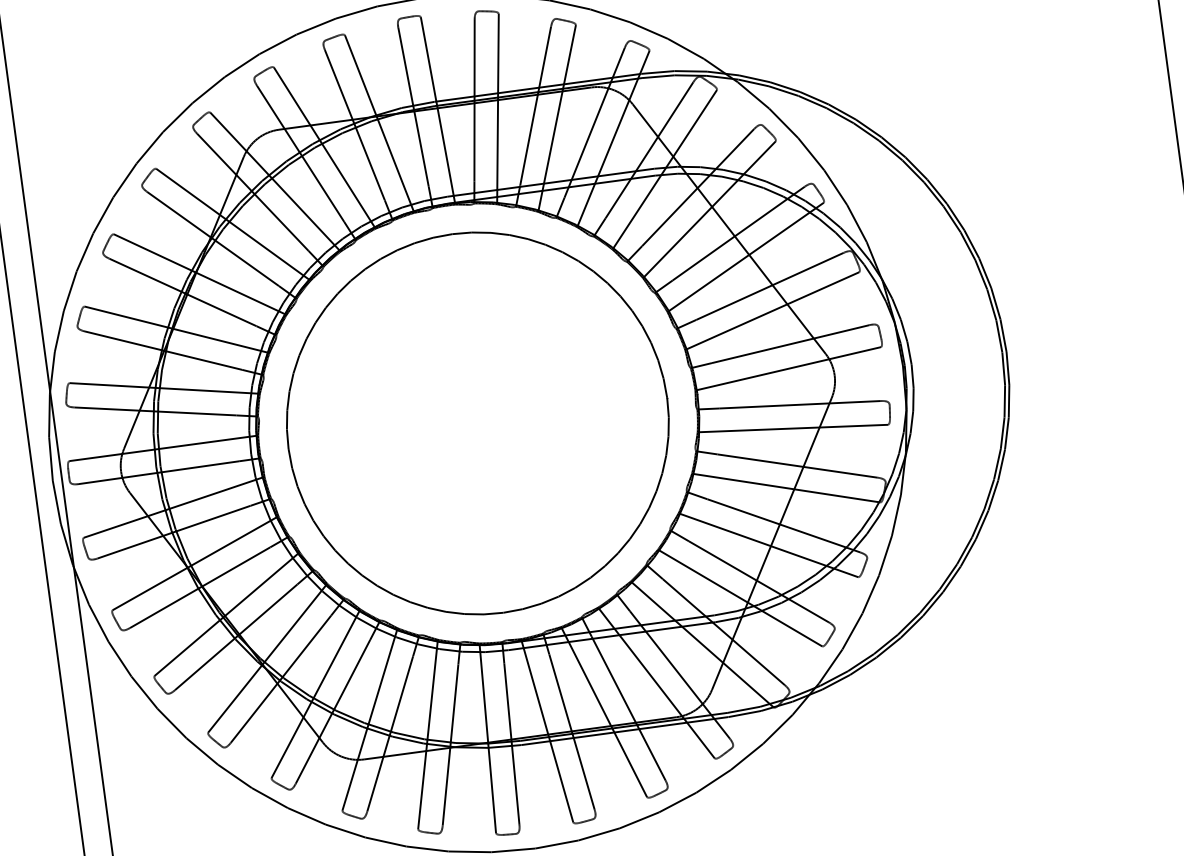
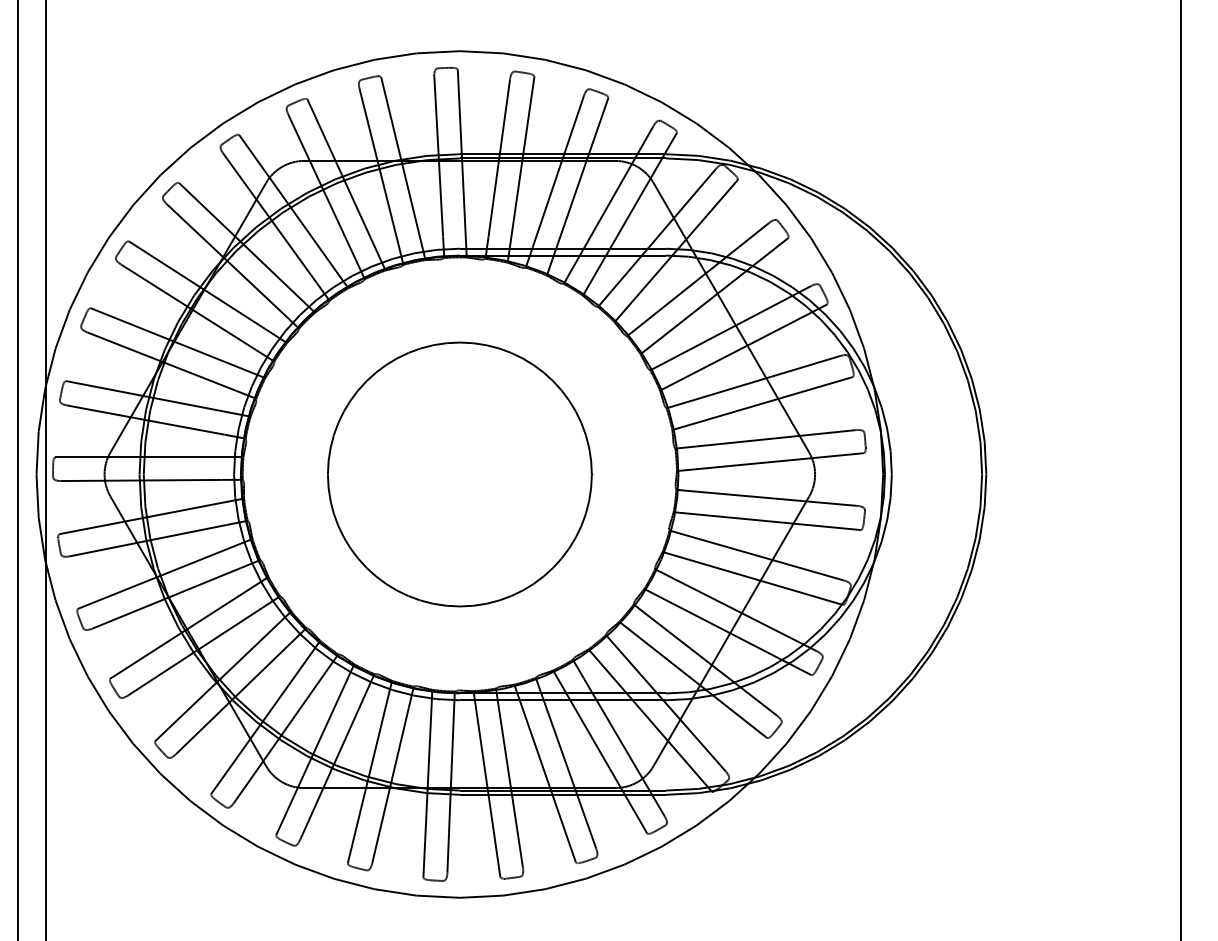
part: (477, 423) -> (459, 474), size x0.7

